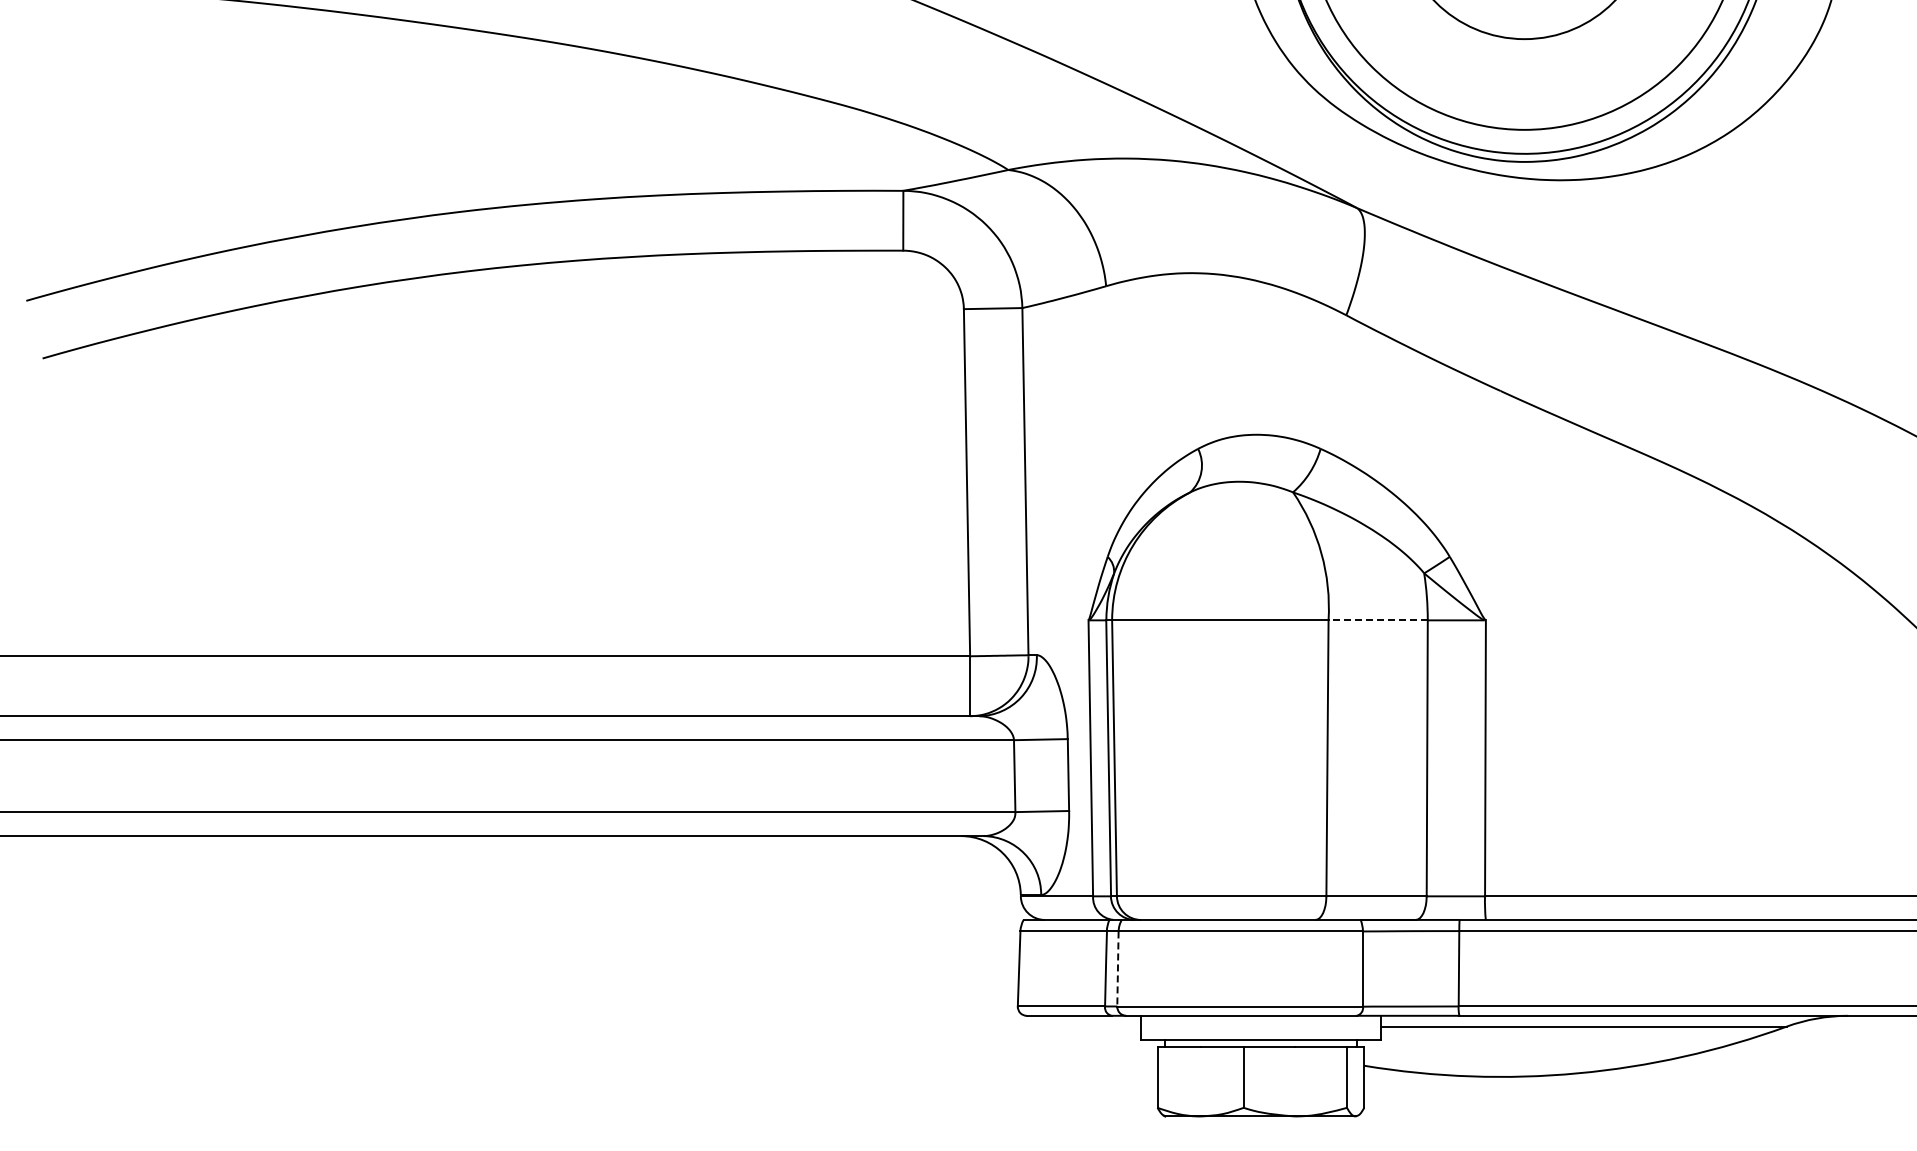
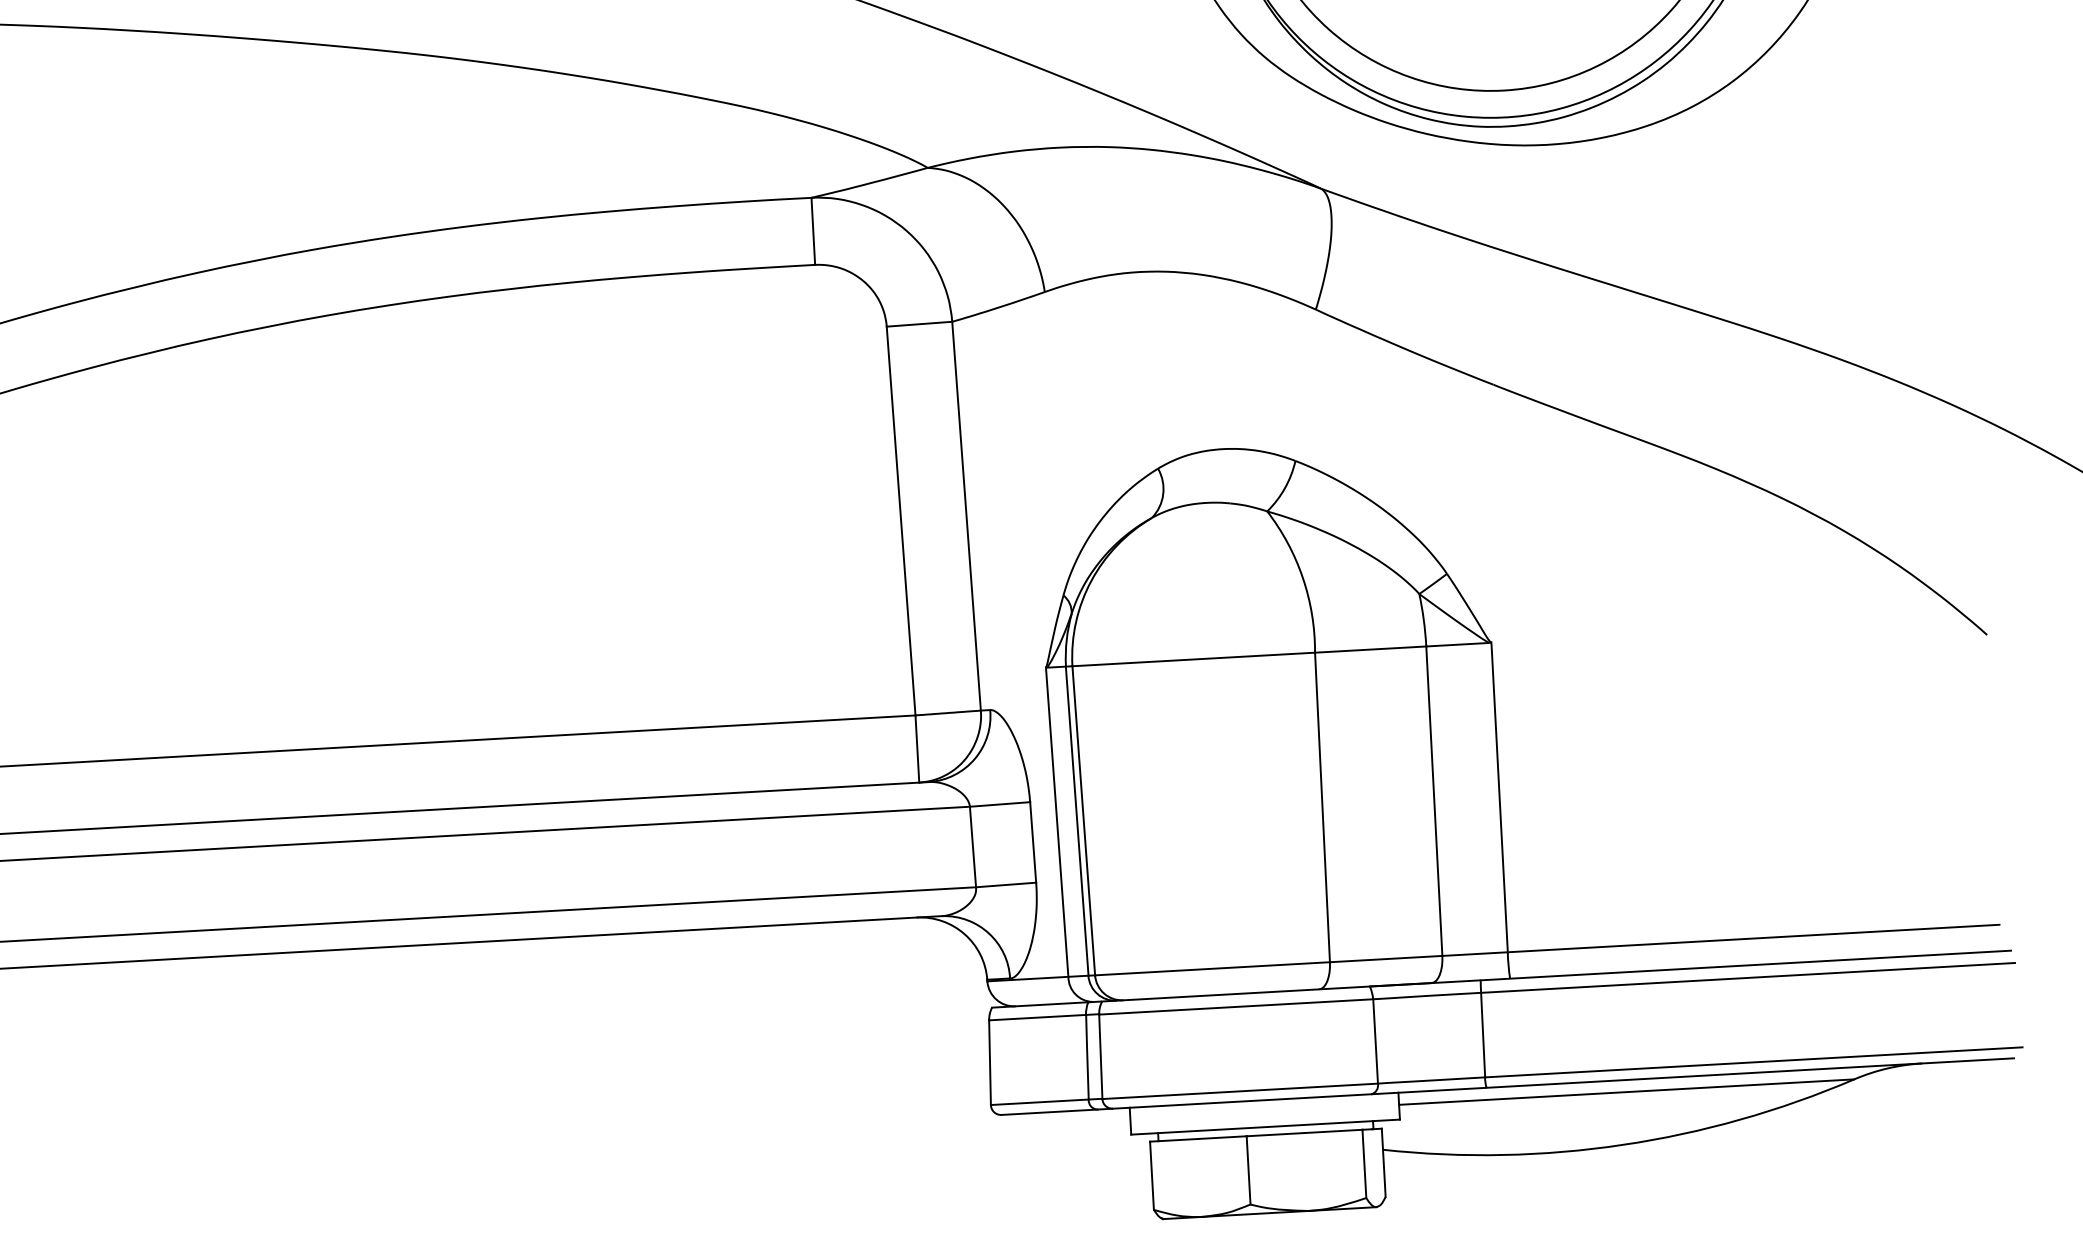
line: (1378, 620) -> (1371, 649), dashed -> solid
line: (1117, 969) -> (1100, 1057), dashed -> solid

